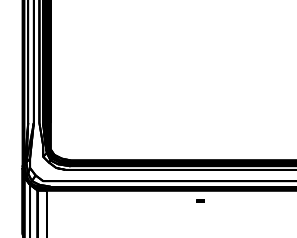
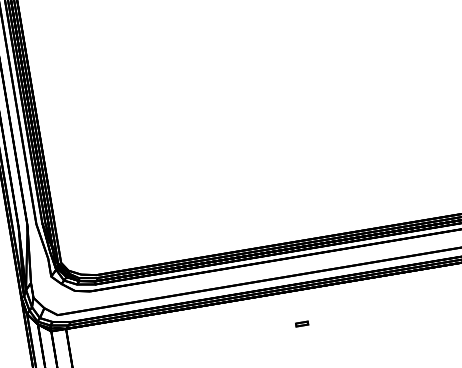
part: (200, 200) -> (301, 323), moved

